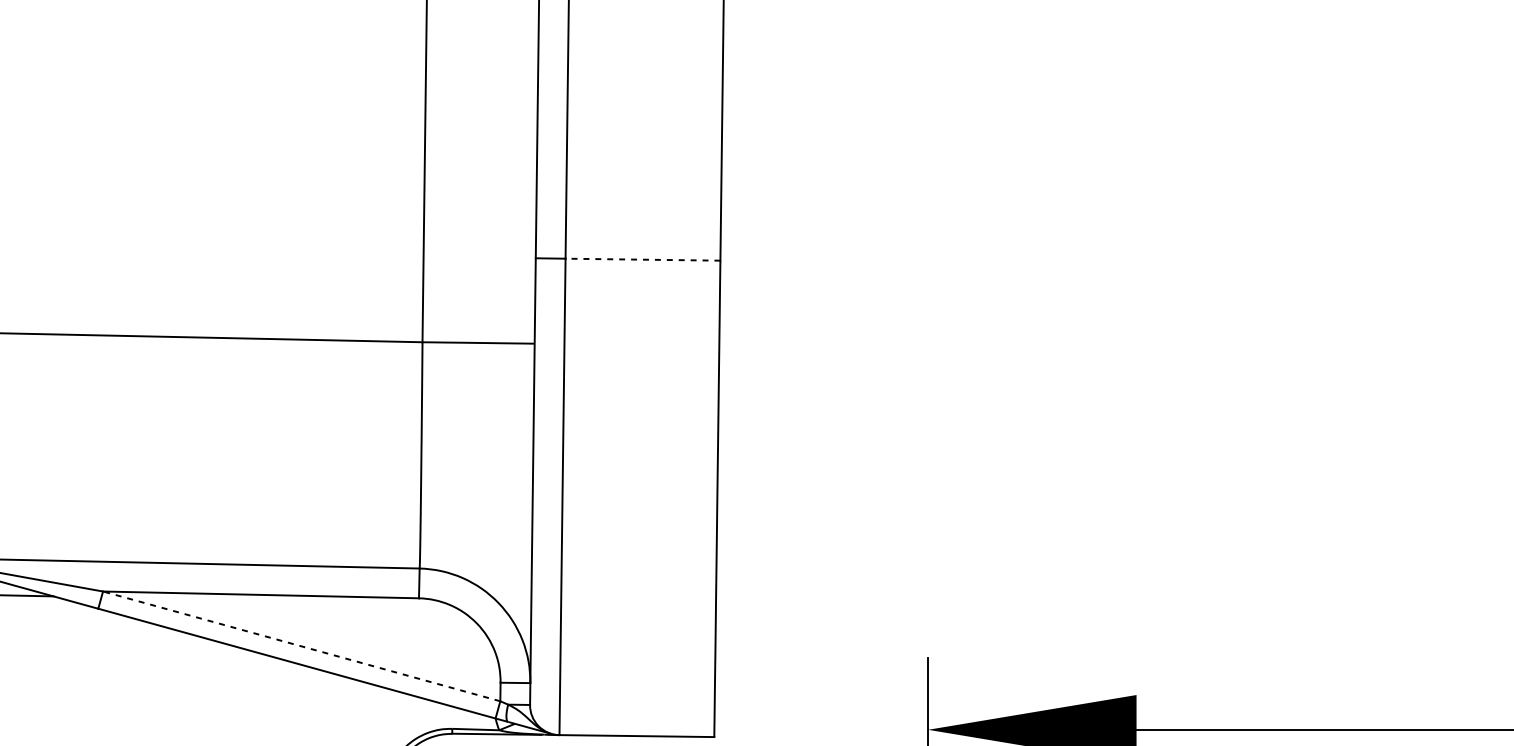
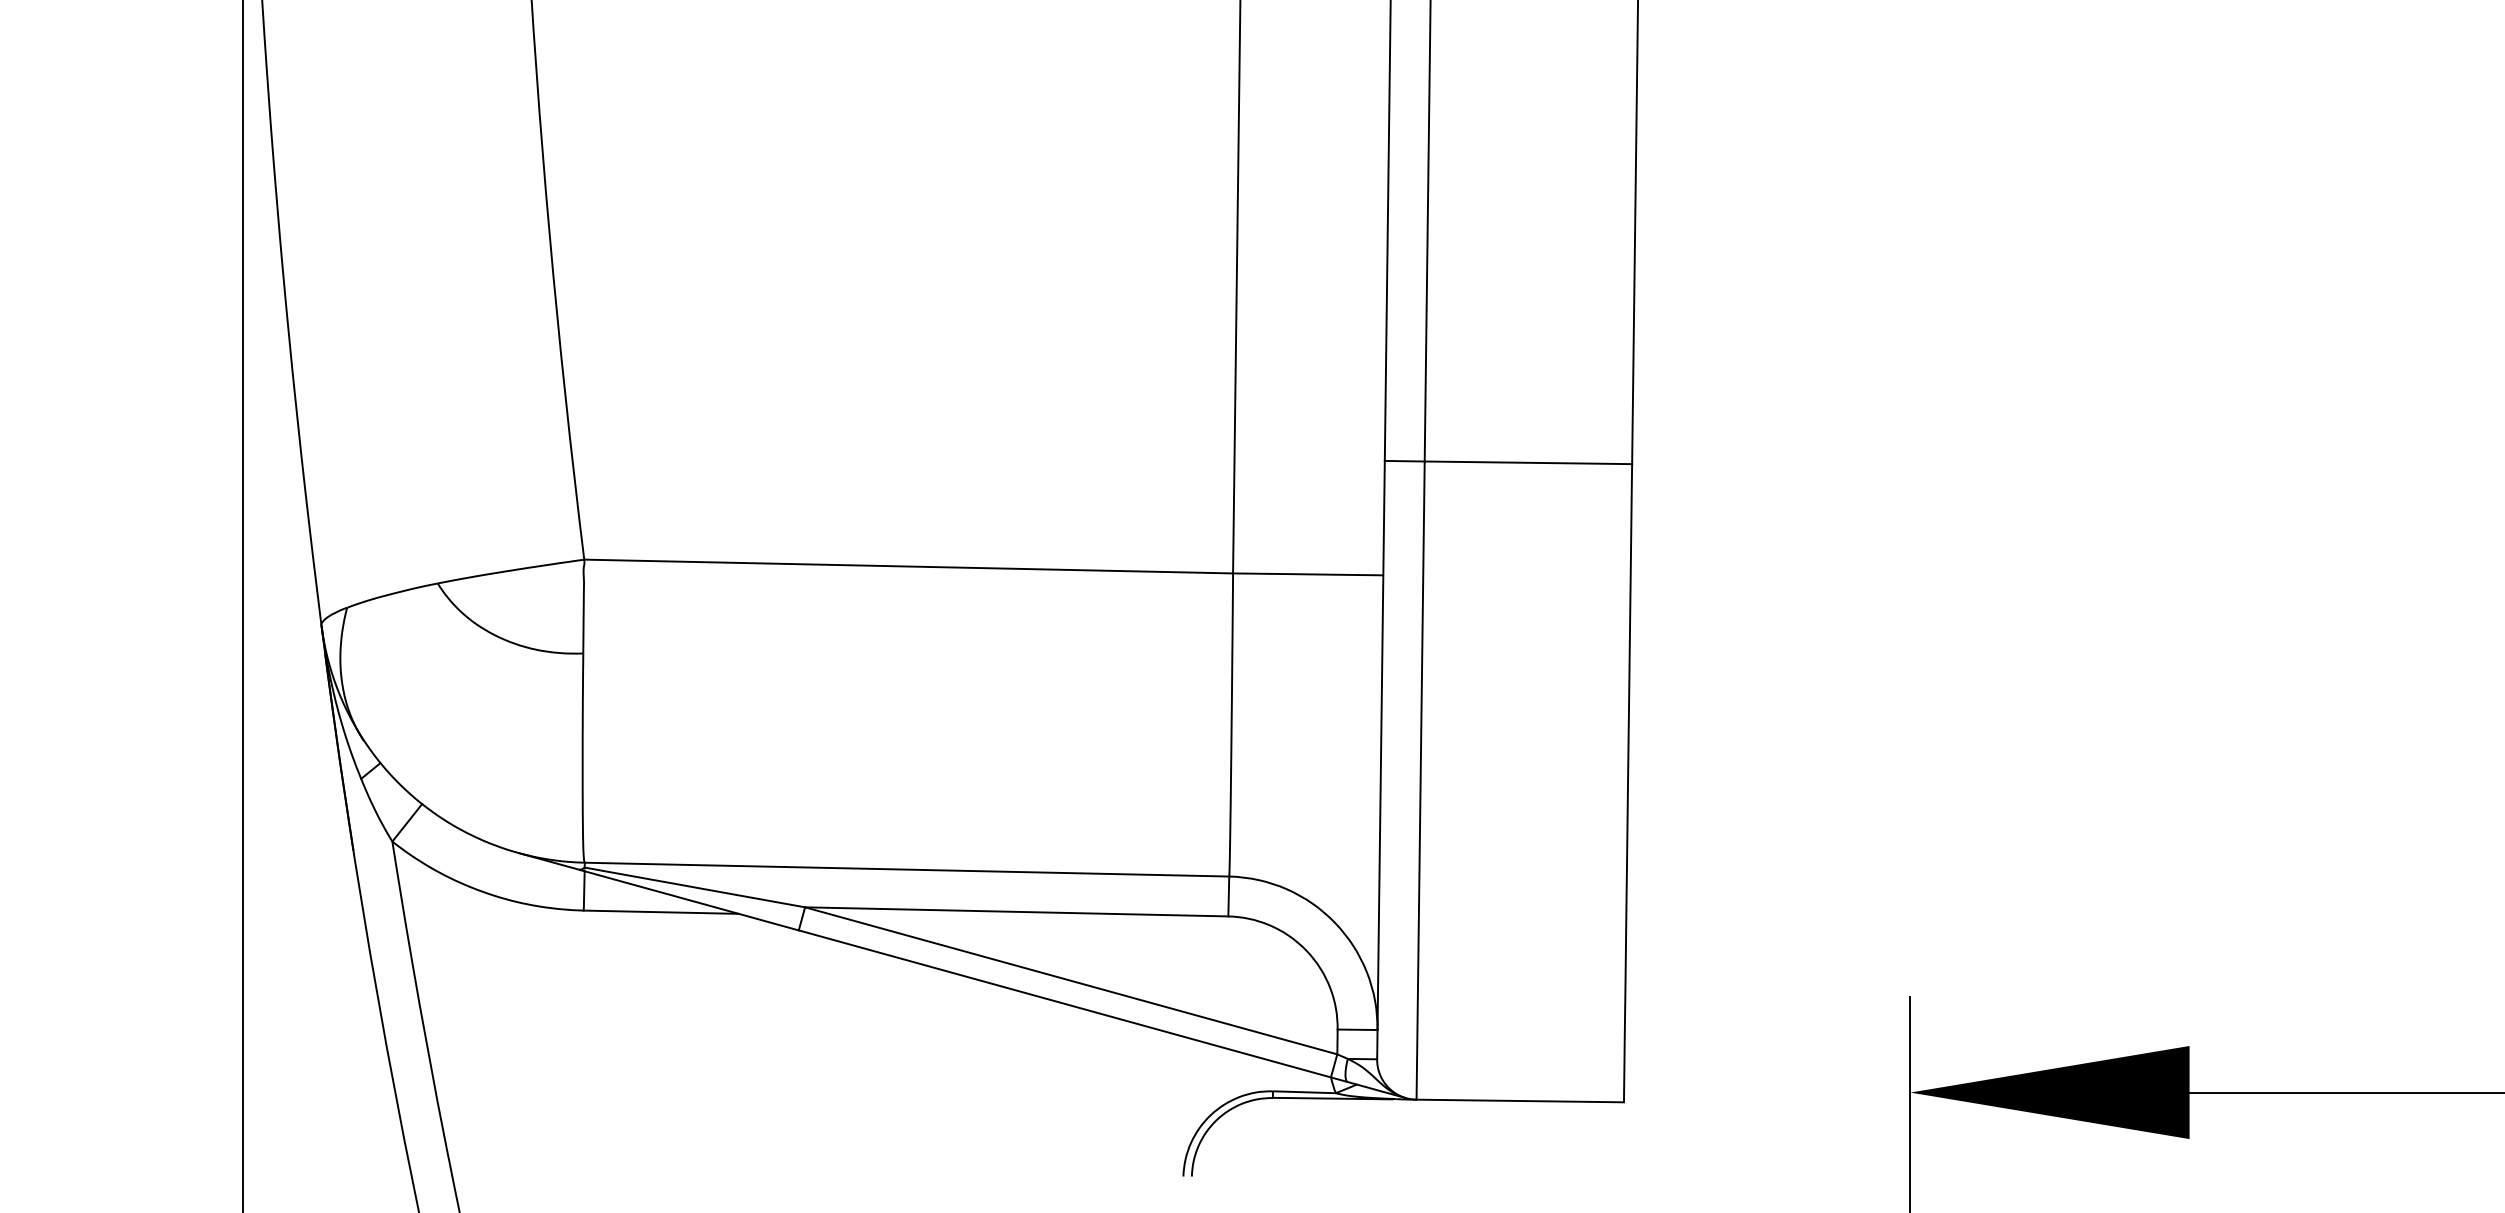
line: (643, 259) -> (1528, 462), dashed -> solid
line: (301, 646) -> (1070, 980), dashed -> solid

